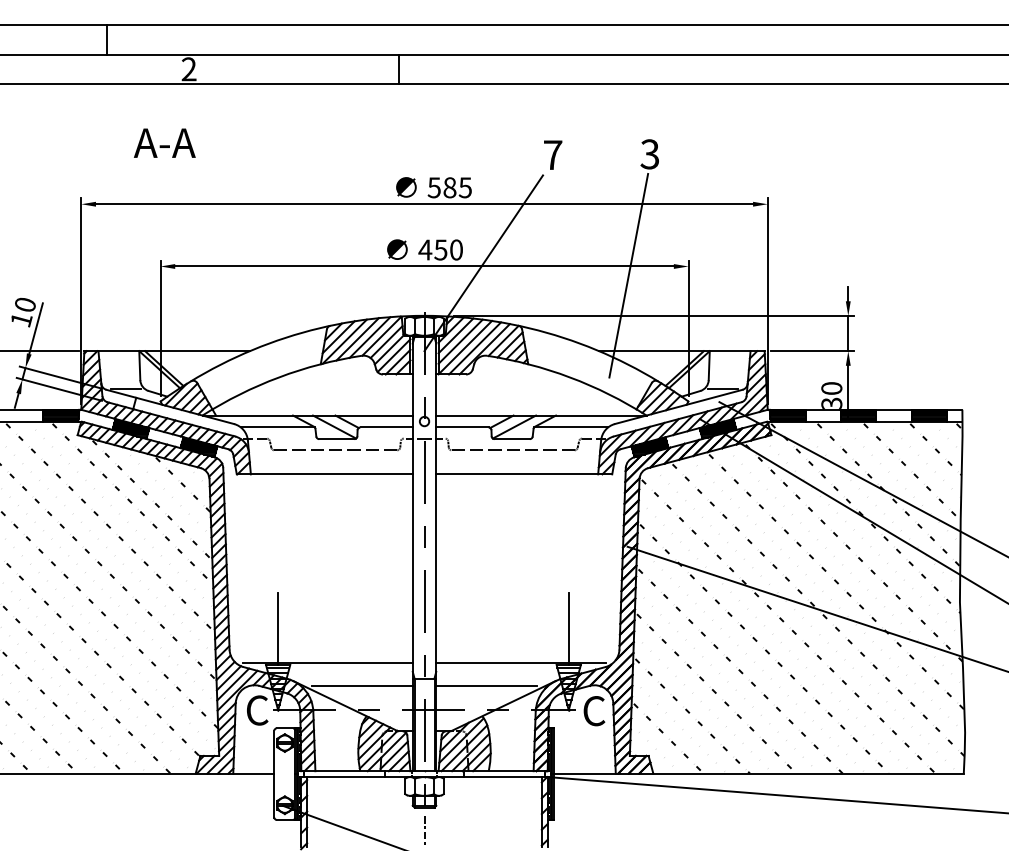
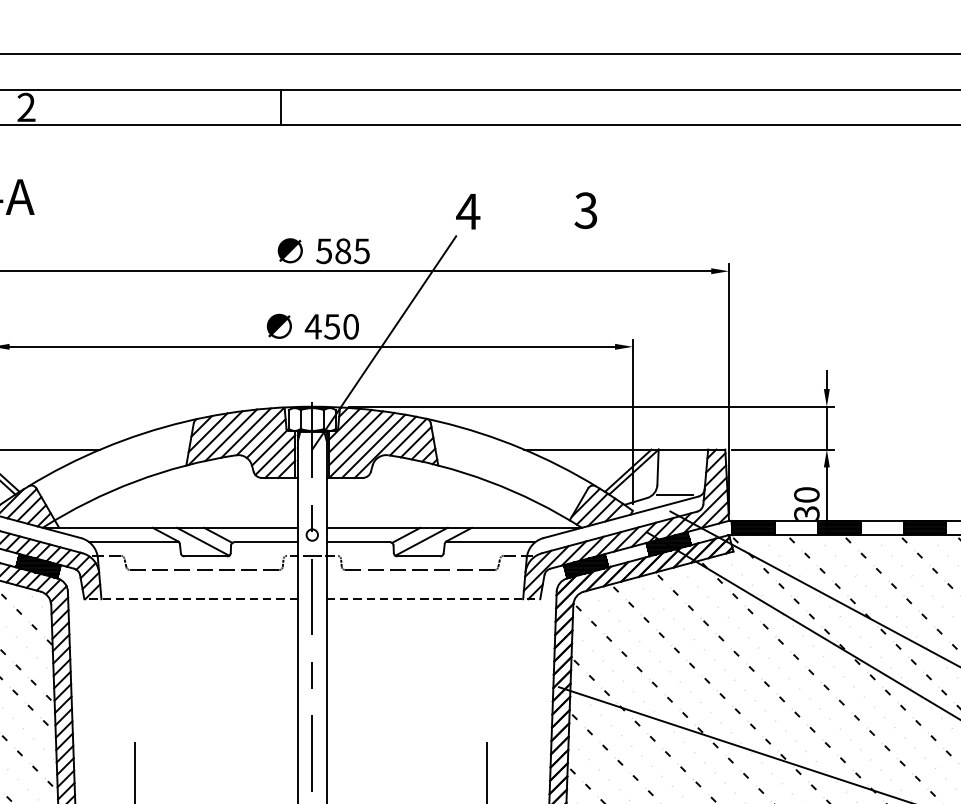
text: (552, 154) -> (467, 210), 7 -> 4
line: (628, 275) -> (559, 357), removed
line: (324, 474) -> (190, 599), solid -> dashed
line: (524, 474) -> (433, 599), solid -> dashed

